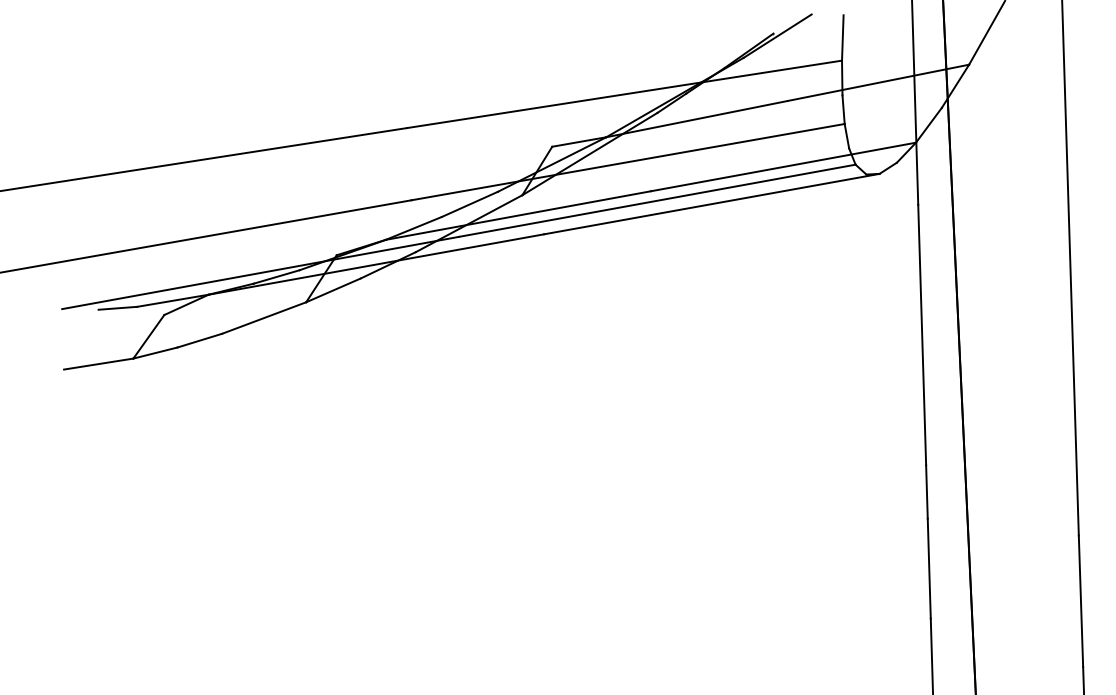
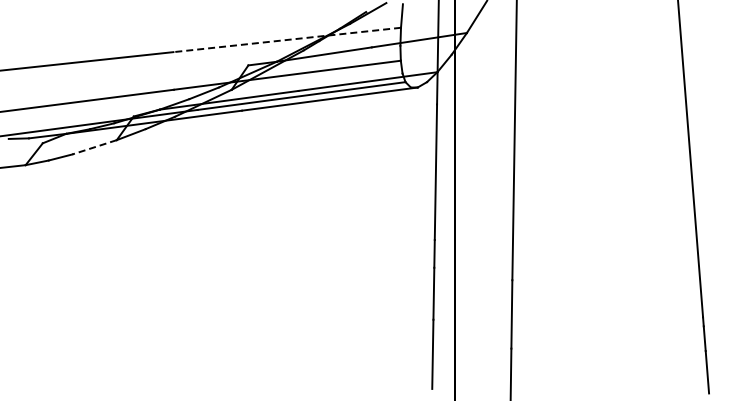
line: (623, 95) -> (286, 40), solid -> dashed
line: (264, 318) -> (94, 147), solid -> dashed

